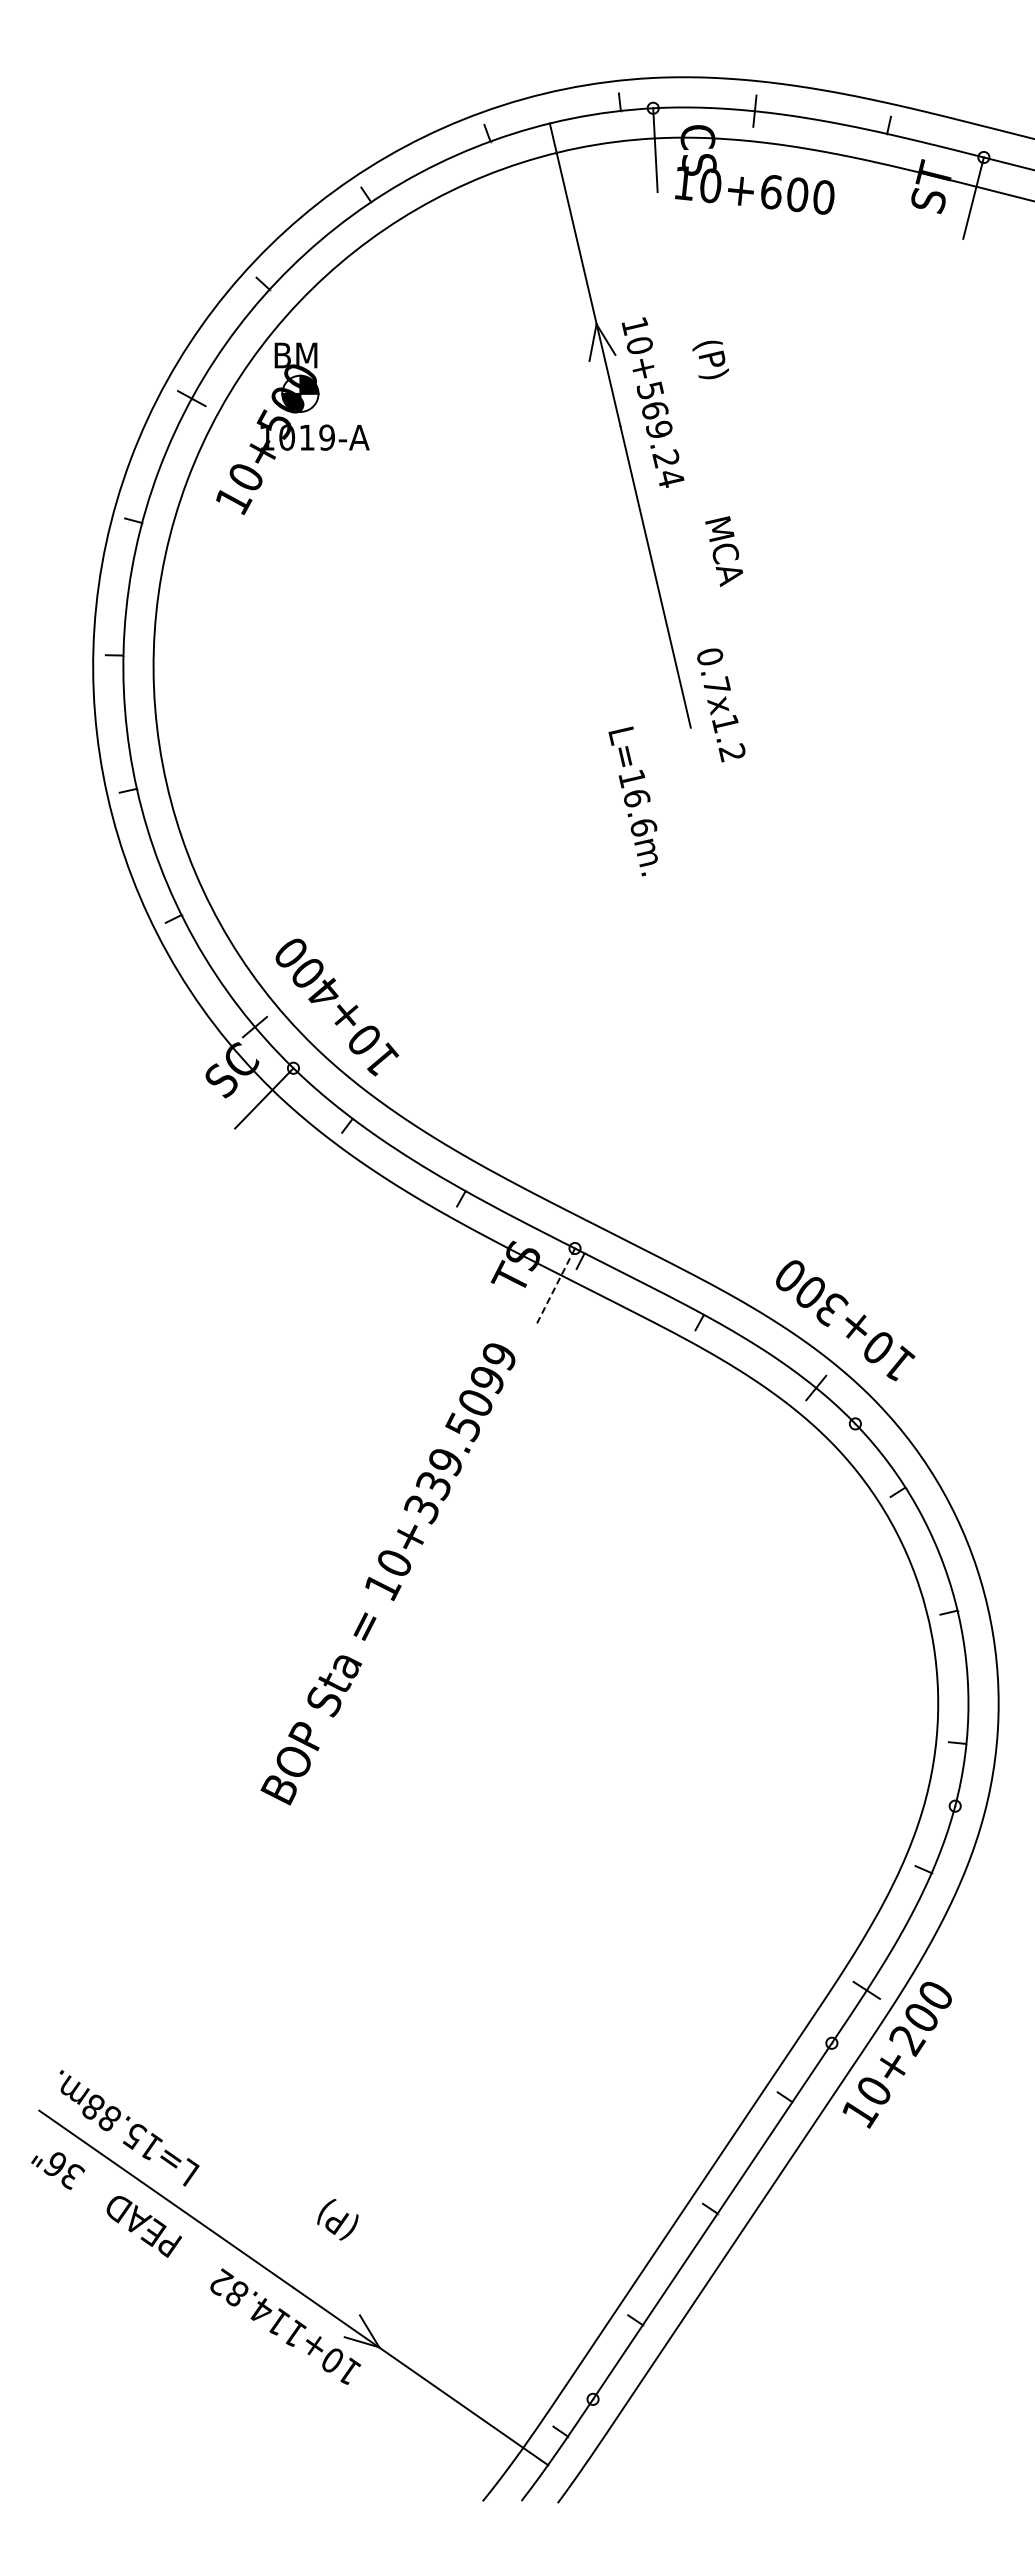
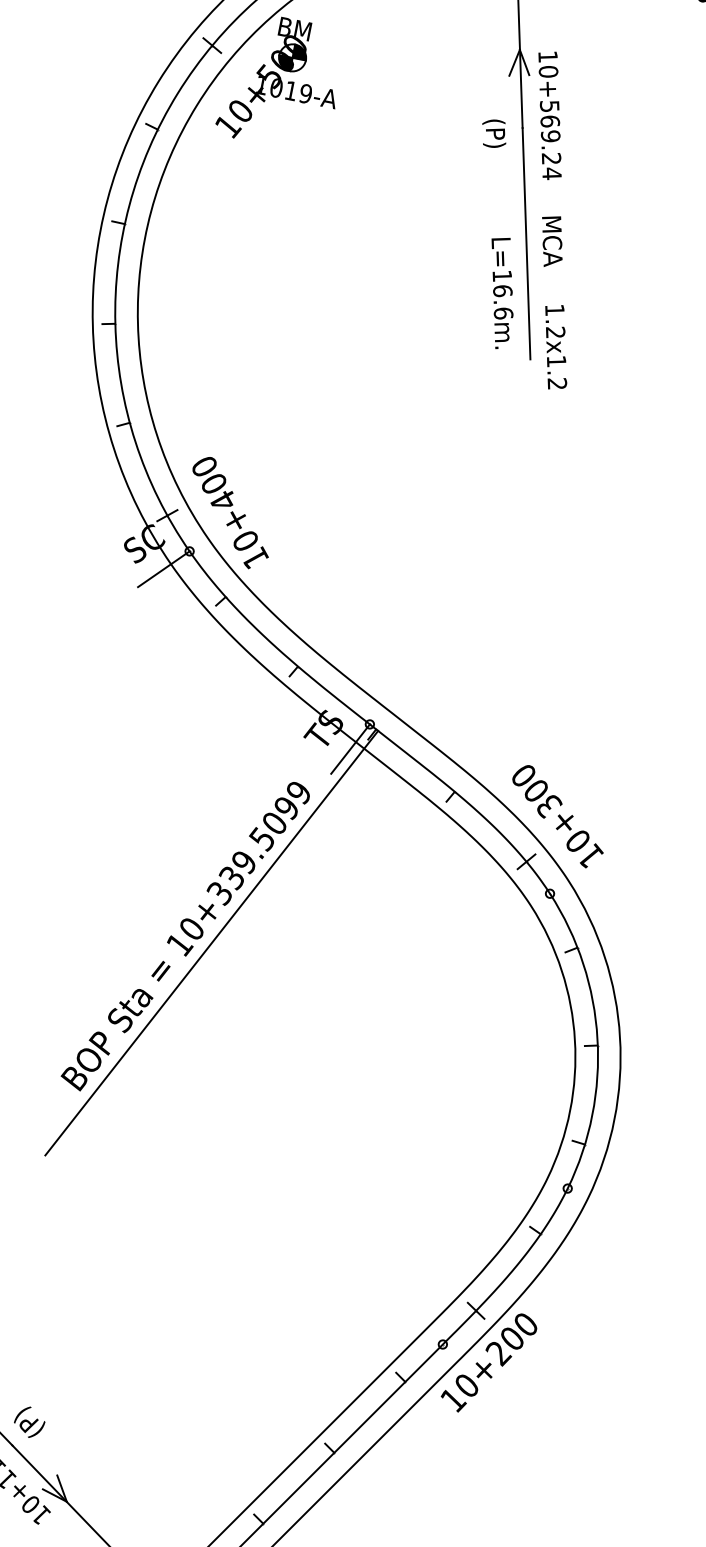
text: (710, 359) -> (494, 133), moved
text: (723, 551) -> (551, 241), moved
text: (713, 671) -> (555, 321), 0.7x1.2 -> 1.2x1.2
text: (632, 801) -> (499, 292), moved
line: (556, 1285) -> (350, 748), dashed -> solid
line: (424, 1576) -> (211, 943), added
text: (337, 2219) -> (29, 1422), moved

